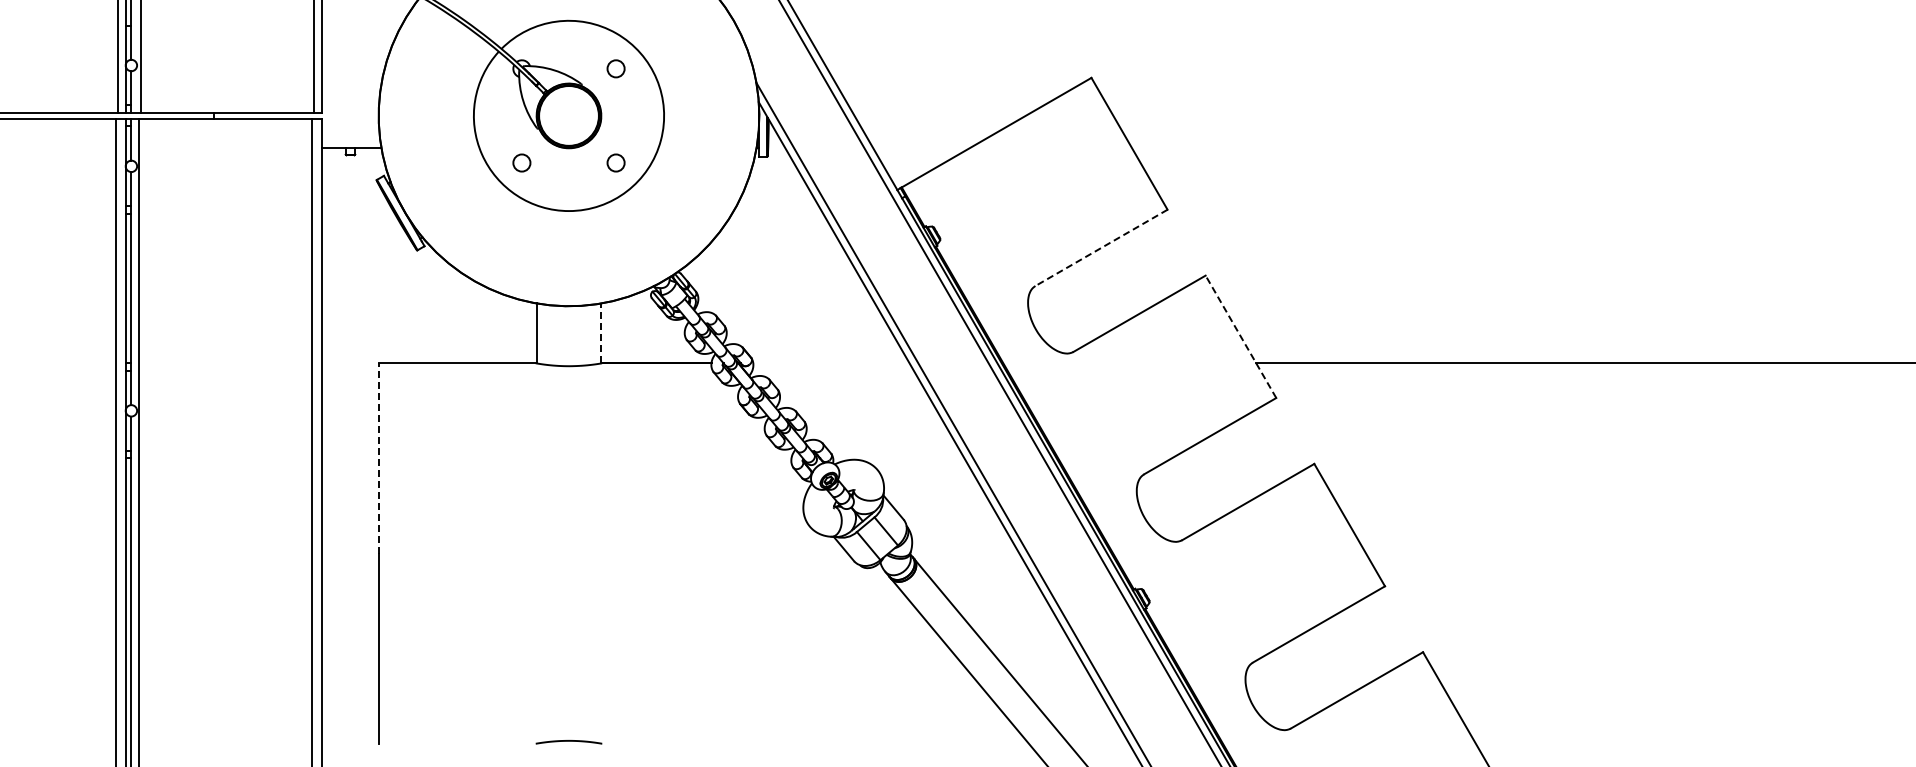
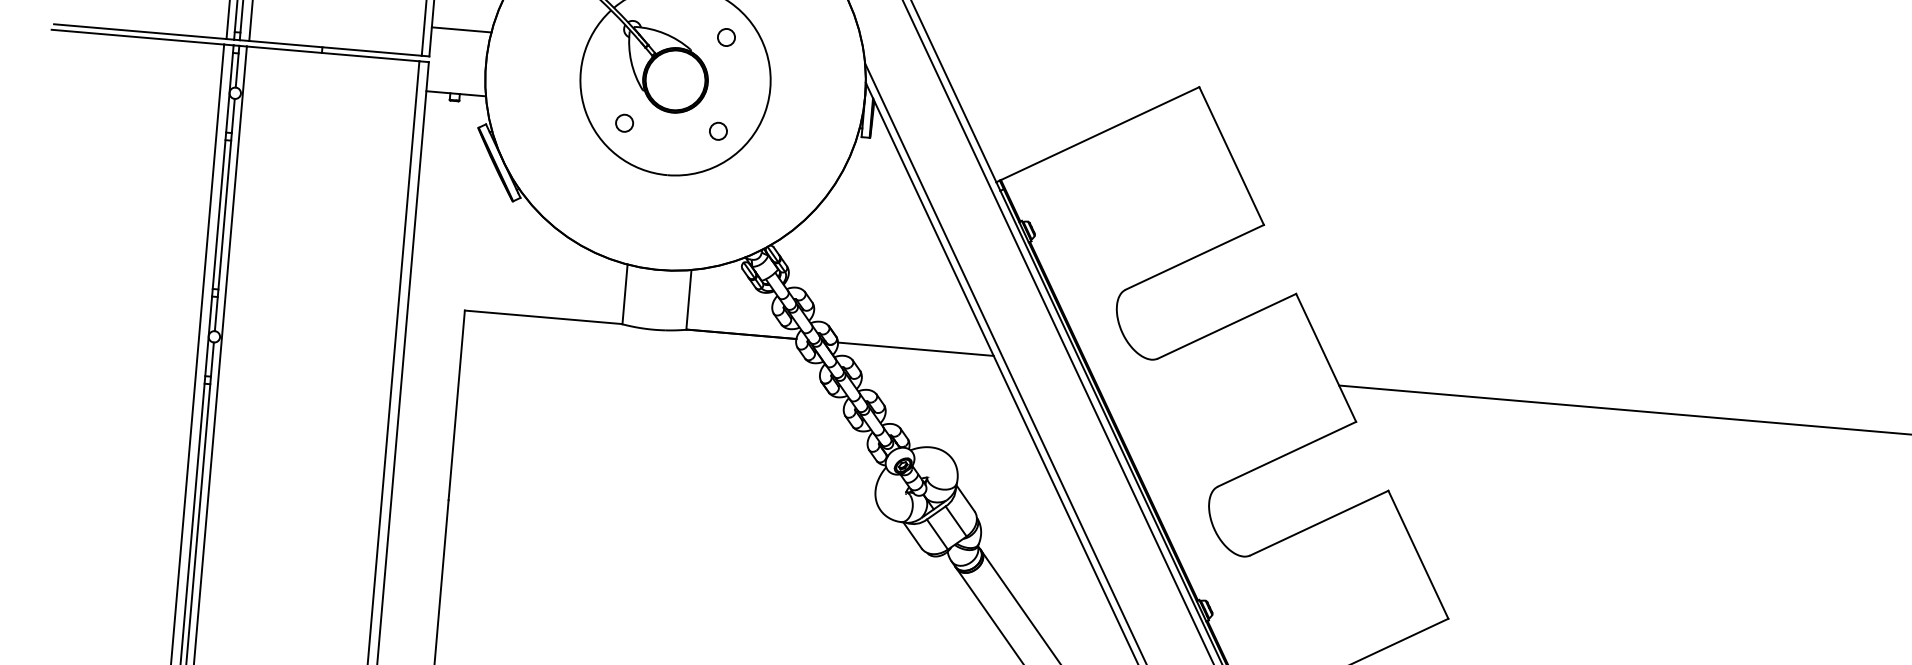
line: (351, 83) -> (461, 29), added
line: (1101, 248) -> (1194, 257), dashed -> solid
line: (601, 332) -> (689, 298), dashed -> solid
line: (1240, 336) -> (1325, 357), dashed -> solid
line: (831, 363) -> (915, 349), added
line: (378, 457) -> (456, 404), dashed -> solid

